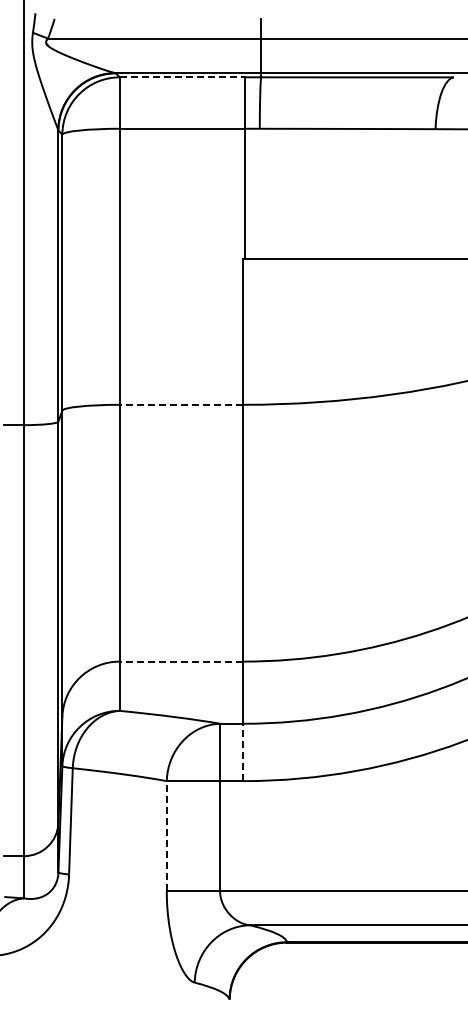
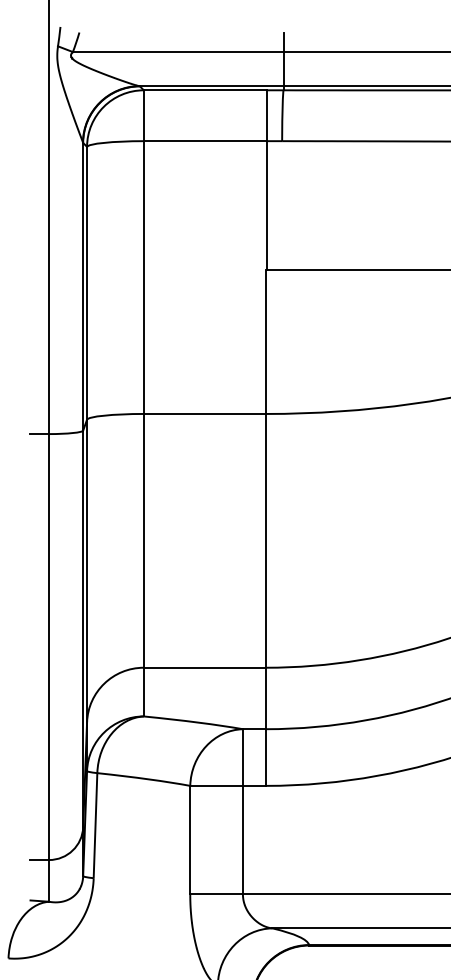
line: (182, 77) -> (205, 90), dashed -> solid
line: (181, 404) -> (204, 413), dashed -> solid
line: (181, 661) -> (204, 667), dashed -> solid
line: (243, 752) -> (266, 757), dashed -> solid
line: (166, 835) -> (189, 839), dashed -> solid

